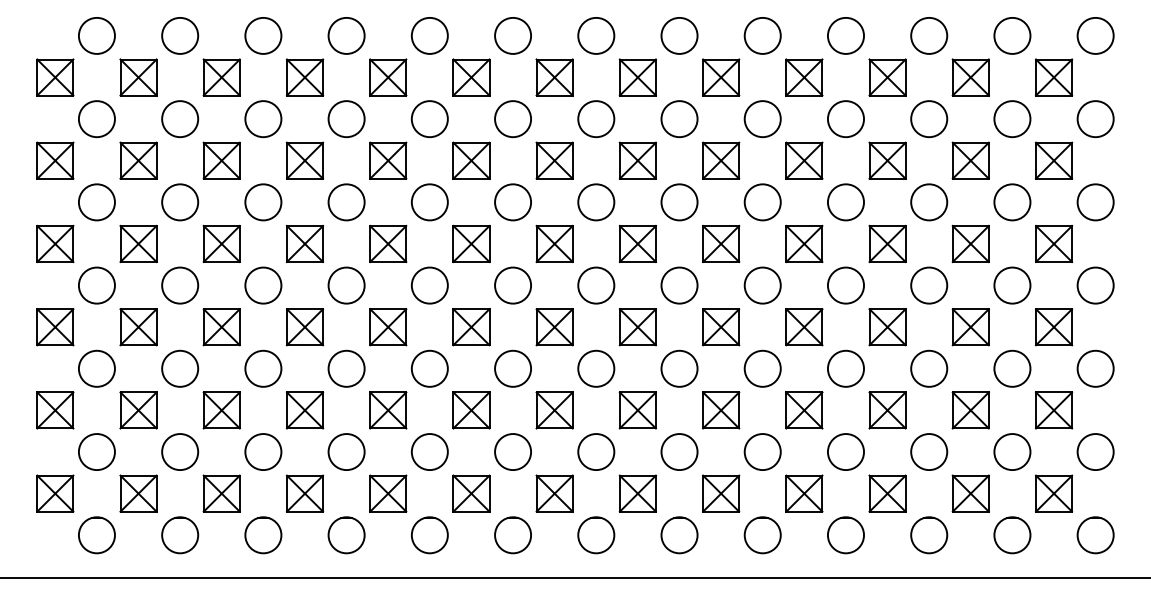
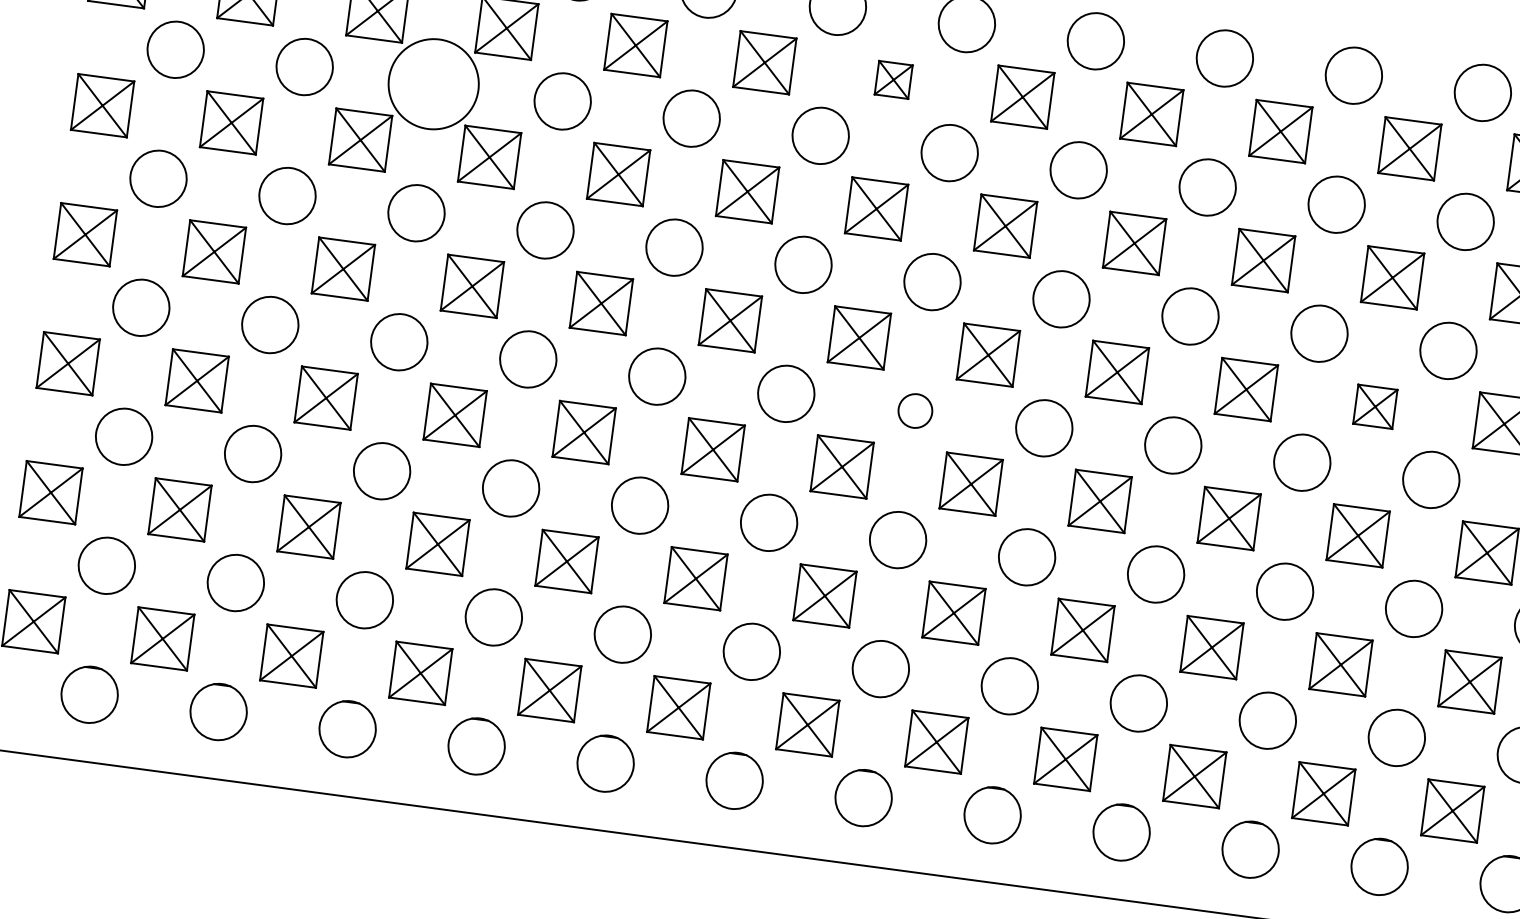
part: (554, 77) -> (893, 79), size x0.6
circle: (263, 119) -> (433, 84), size x1.6
part: (887, 243) -> (1375, 406), size x0.7
circle: (596, 285) -> (915, 410), size x0.6

